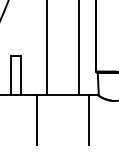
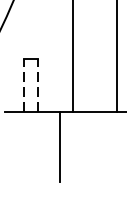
line: (11, 74) -> (24, 84), solid -> dashed
line: (21, 74) -> (38, 84), solid -> dashed

